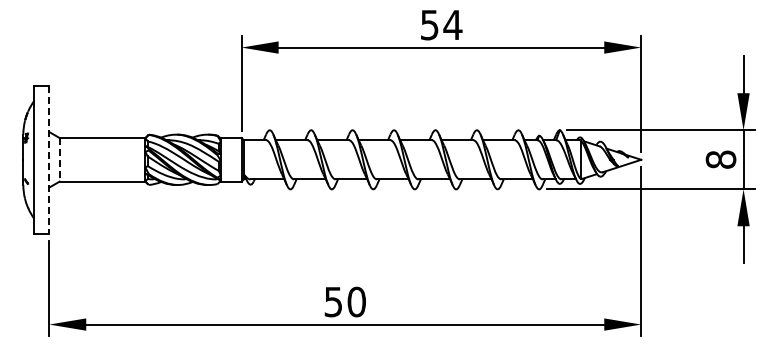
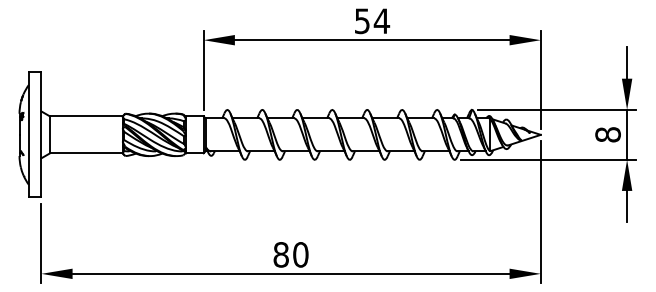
line: (59, 159) -> (50, 134), dashed -> solid
line: (49, 160) -> (41, 135), dashed -> solid
text: (333, 301) -> (281, 254), 50 -> 80

